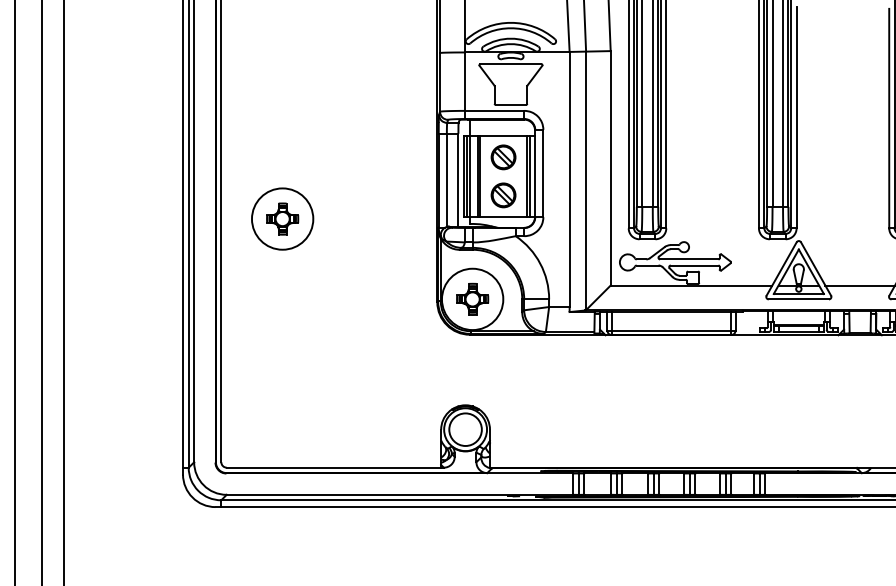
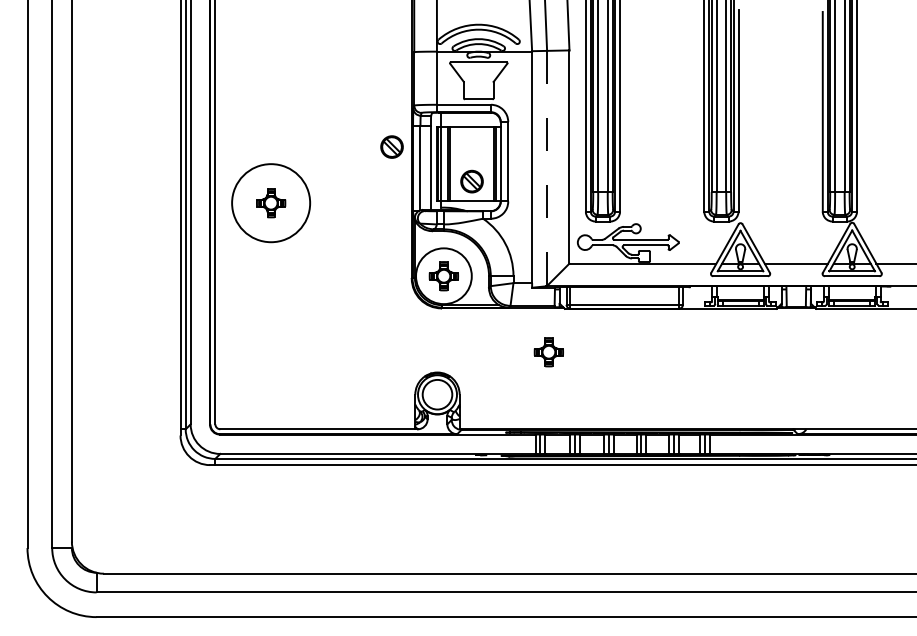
part: (502, 156) -> (391, 146), moved
line: (586, 180) -> (547, 168), solid -> dashed
circle: (283, 219) -> (271, 203), size x1.4
part: (587, 383) -> (548, 352), added

